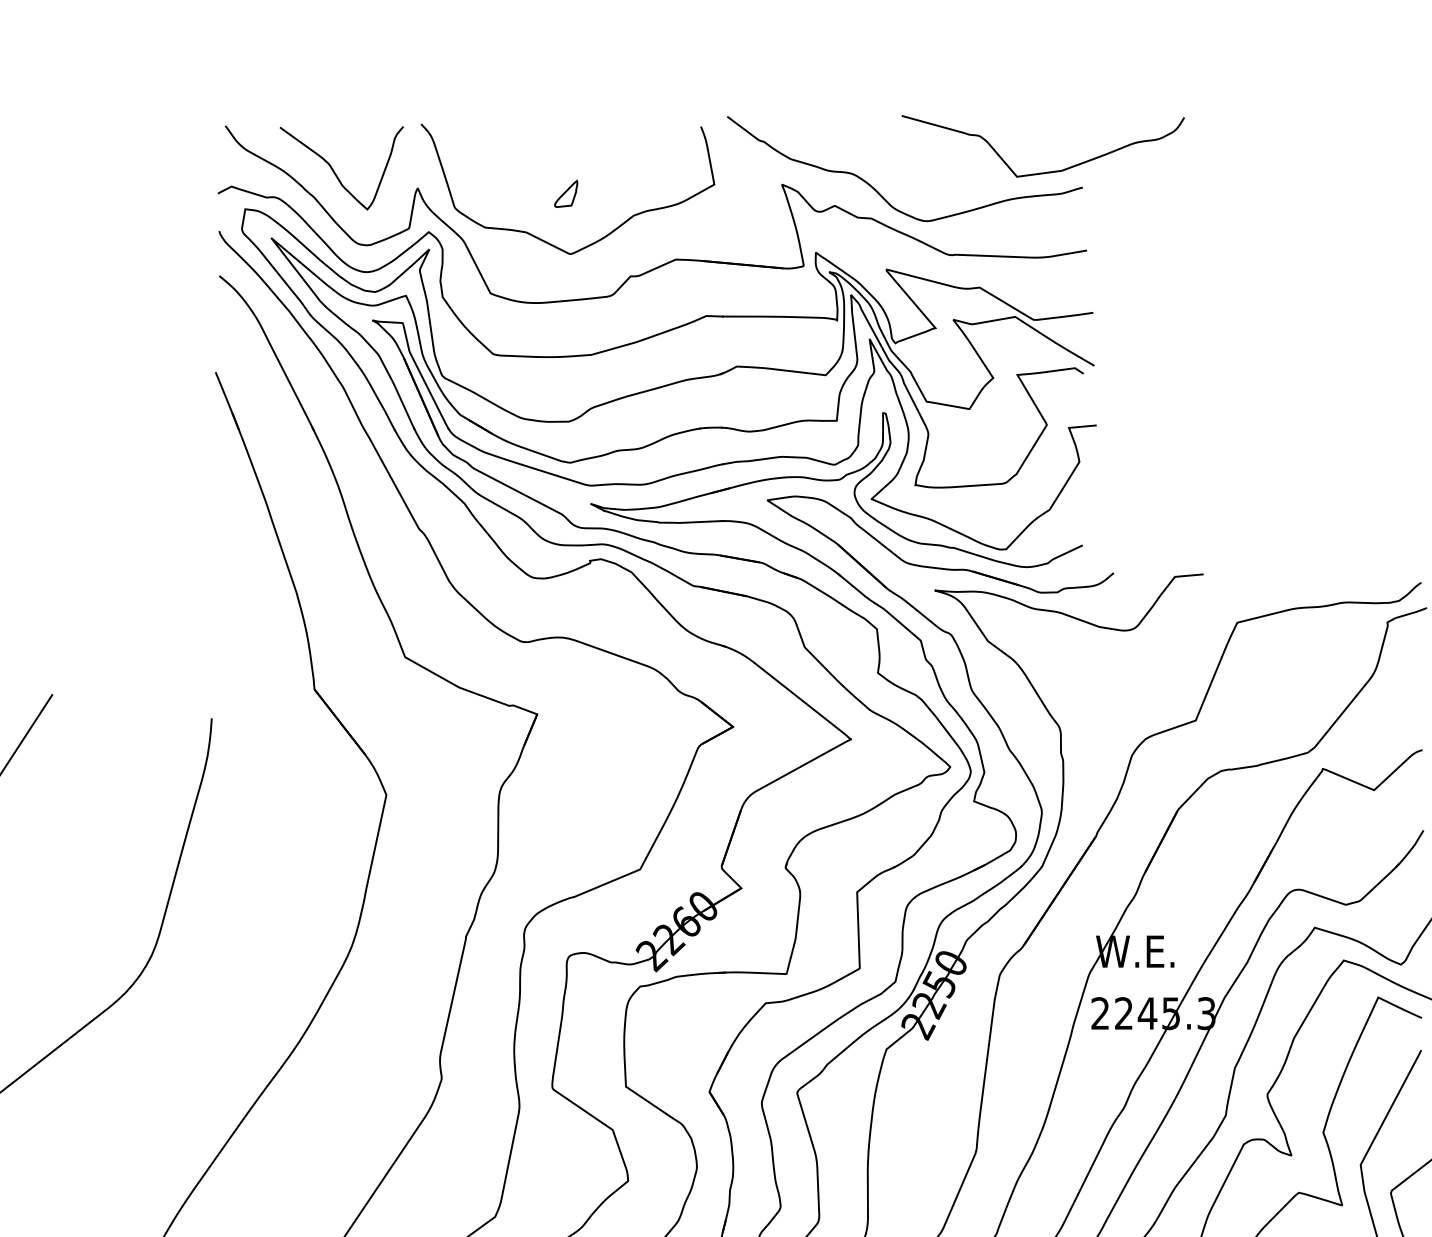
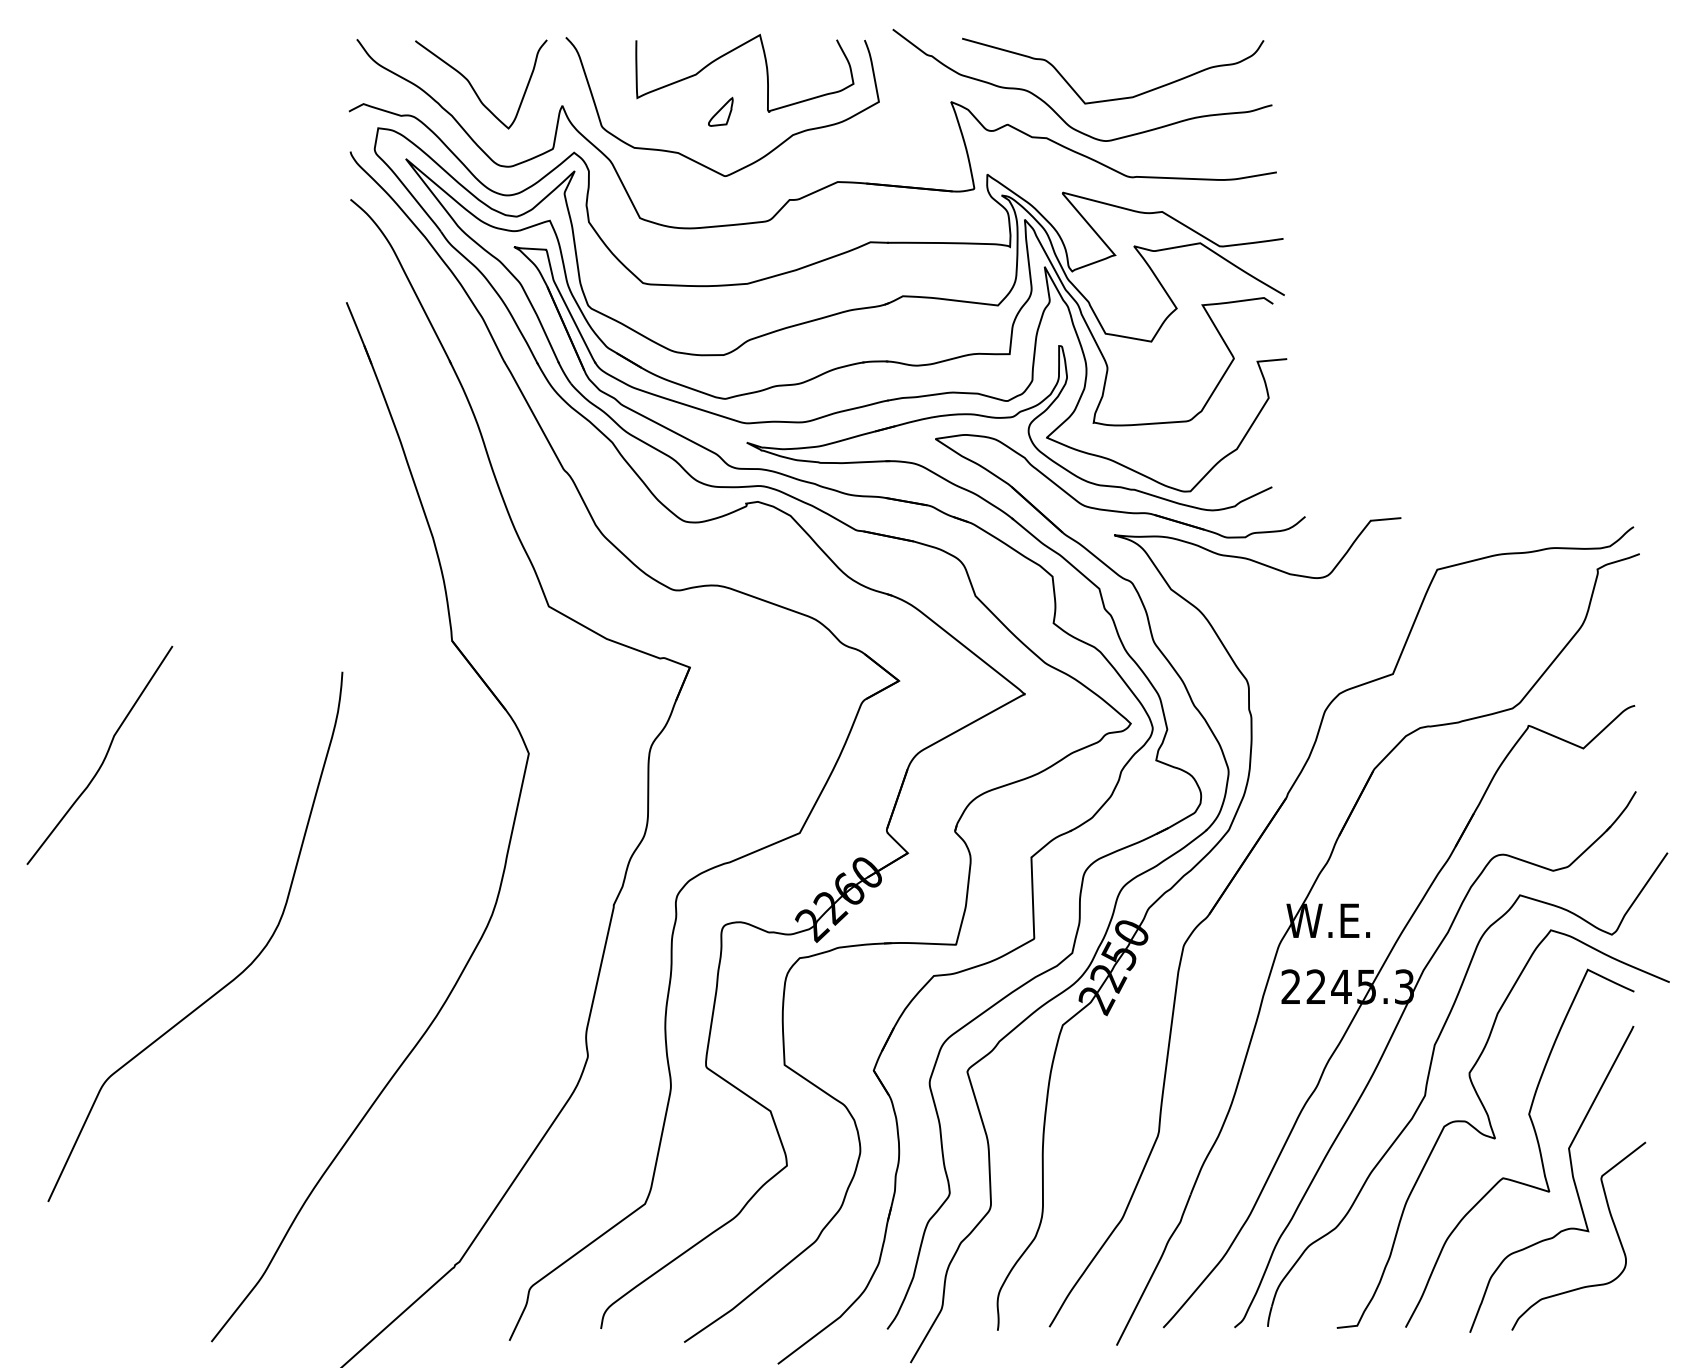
curve: (608, 151) -> (765, 66), added
curve: (1044, 171) -> (1114, 98), moved

